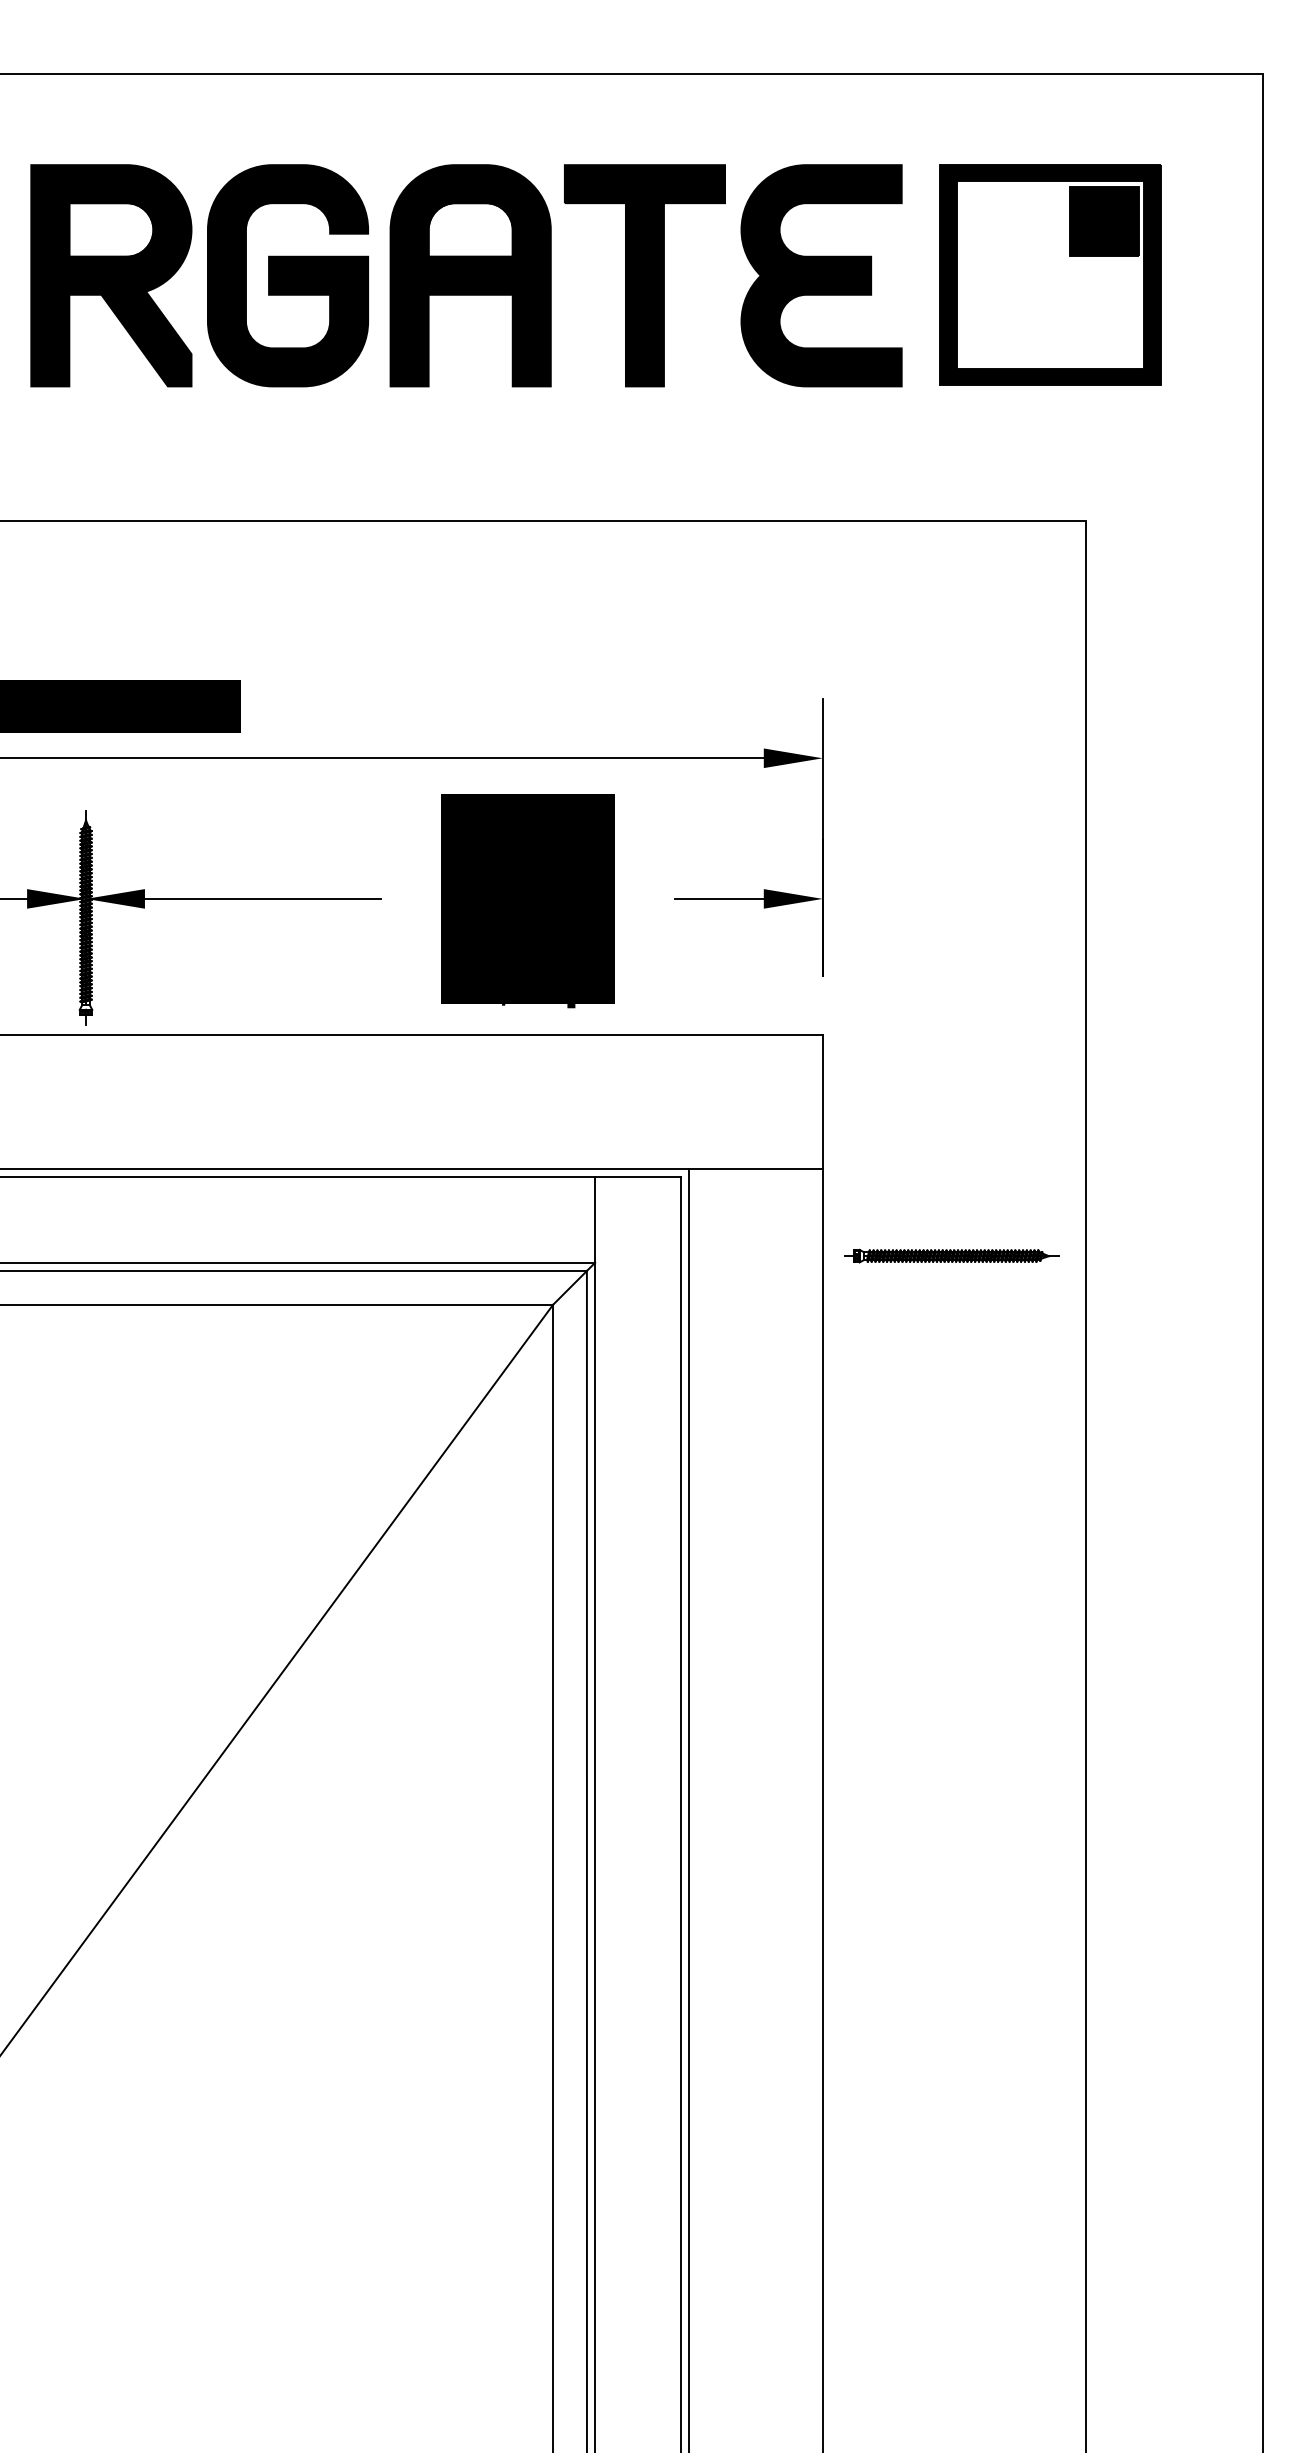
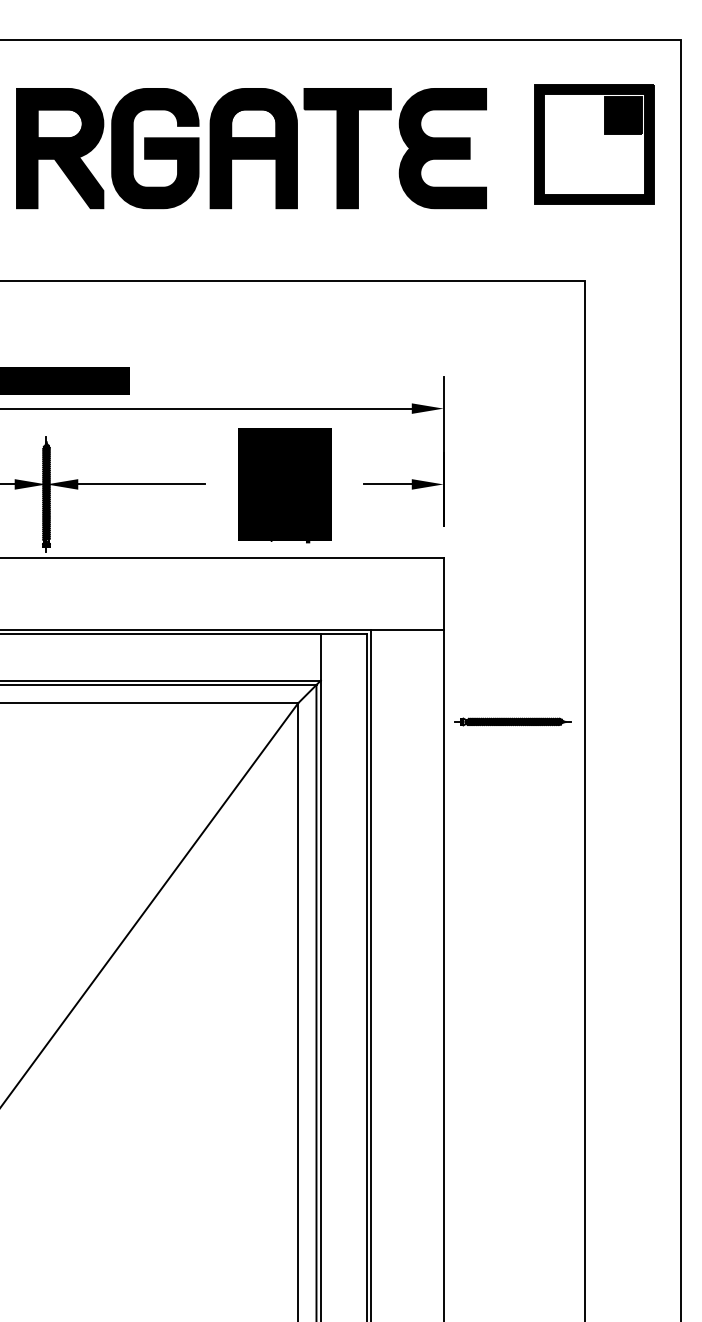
part: (1050, 275) -> (594, 144), moved
part: (950, 1255) -> (512, 721), moved

